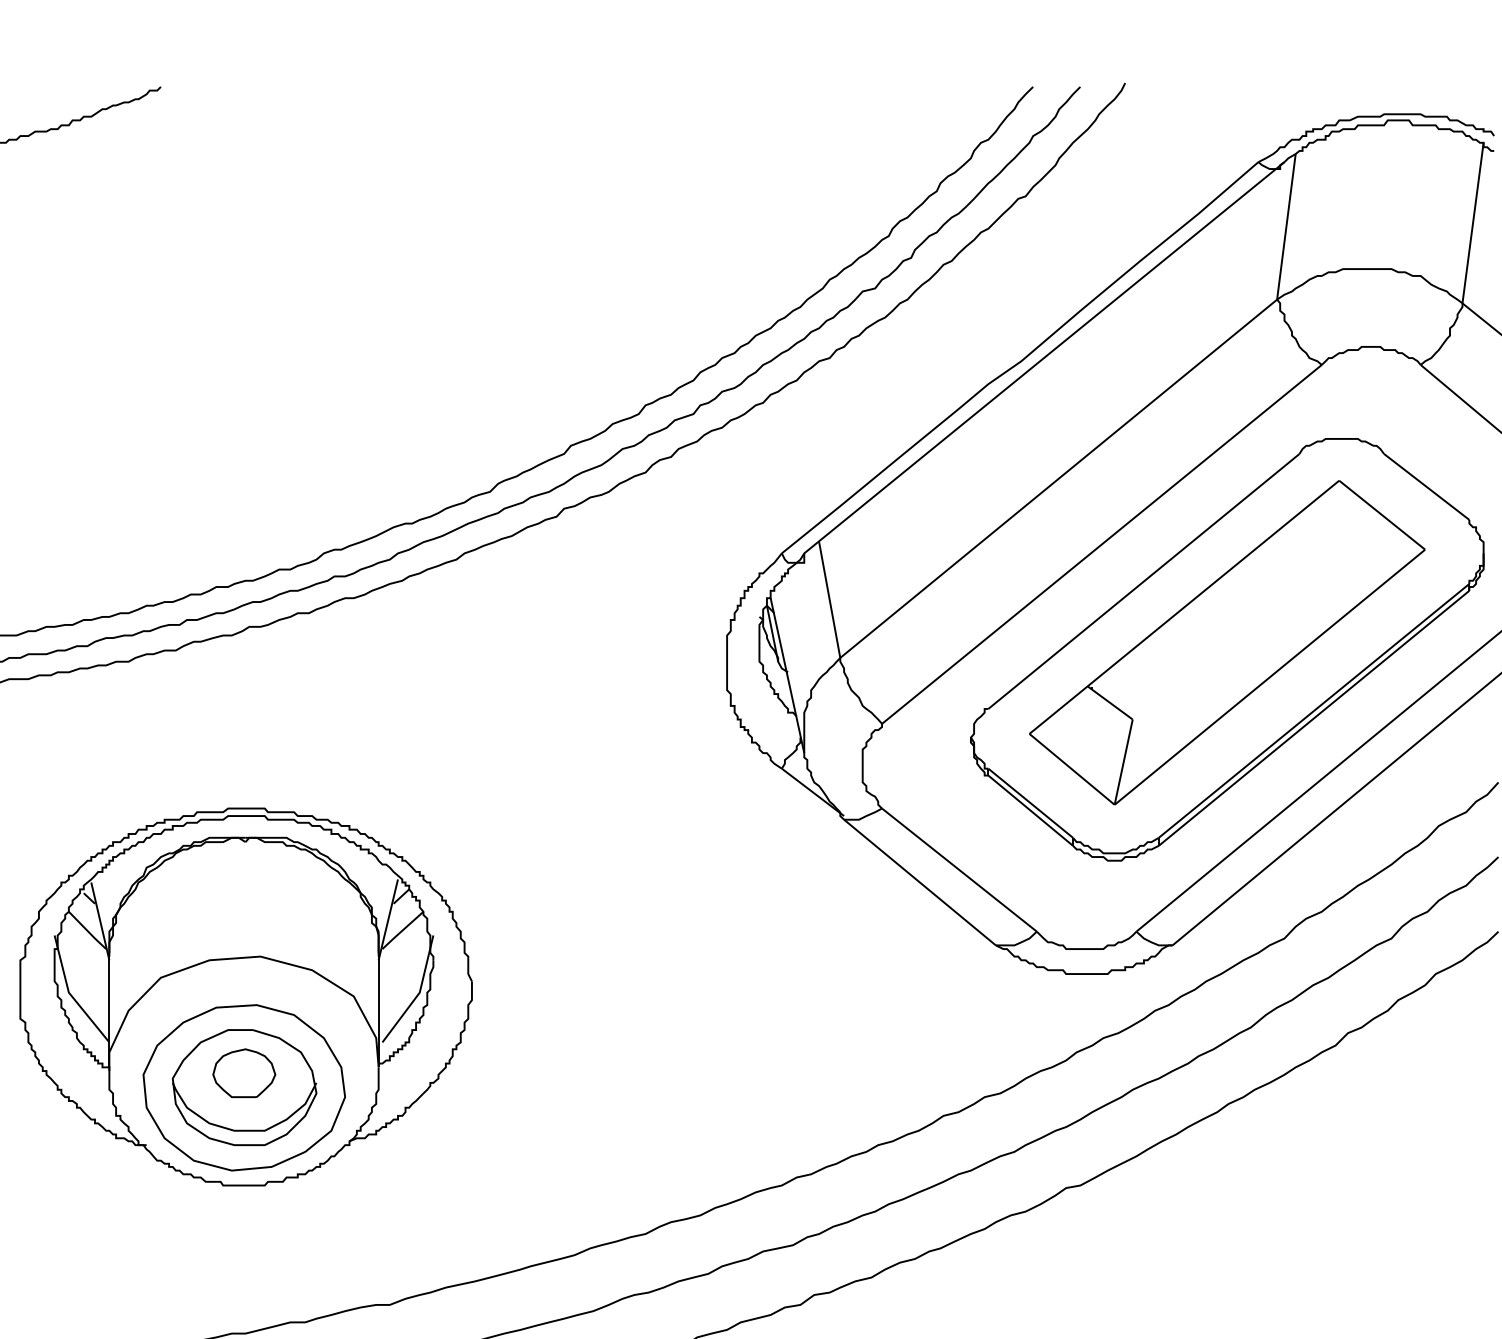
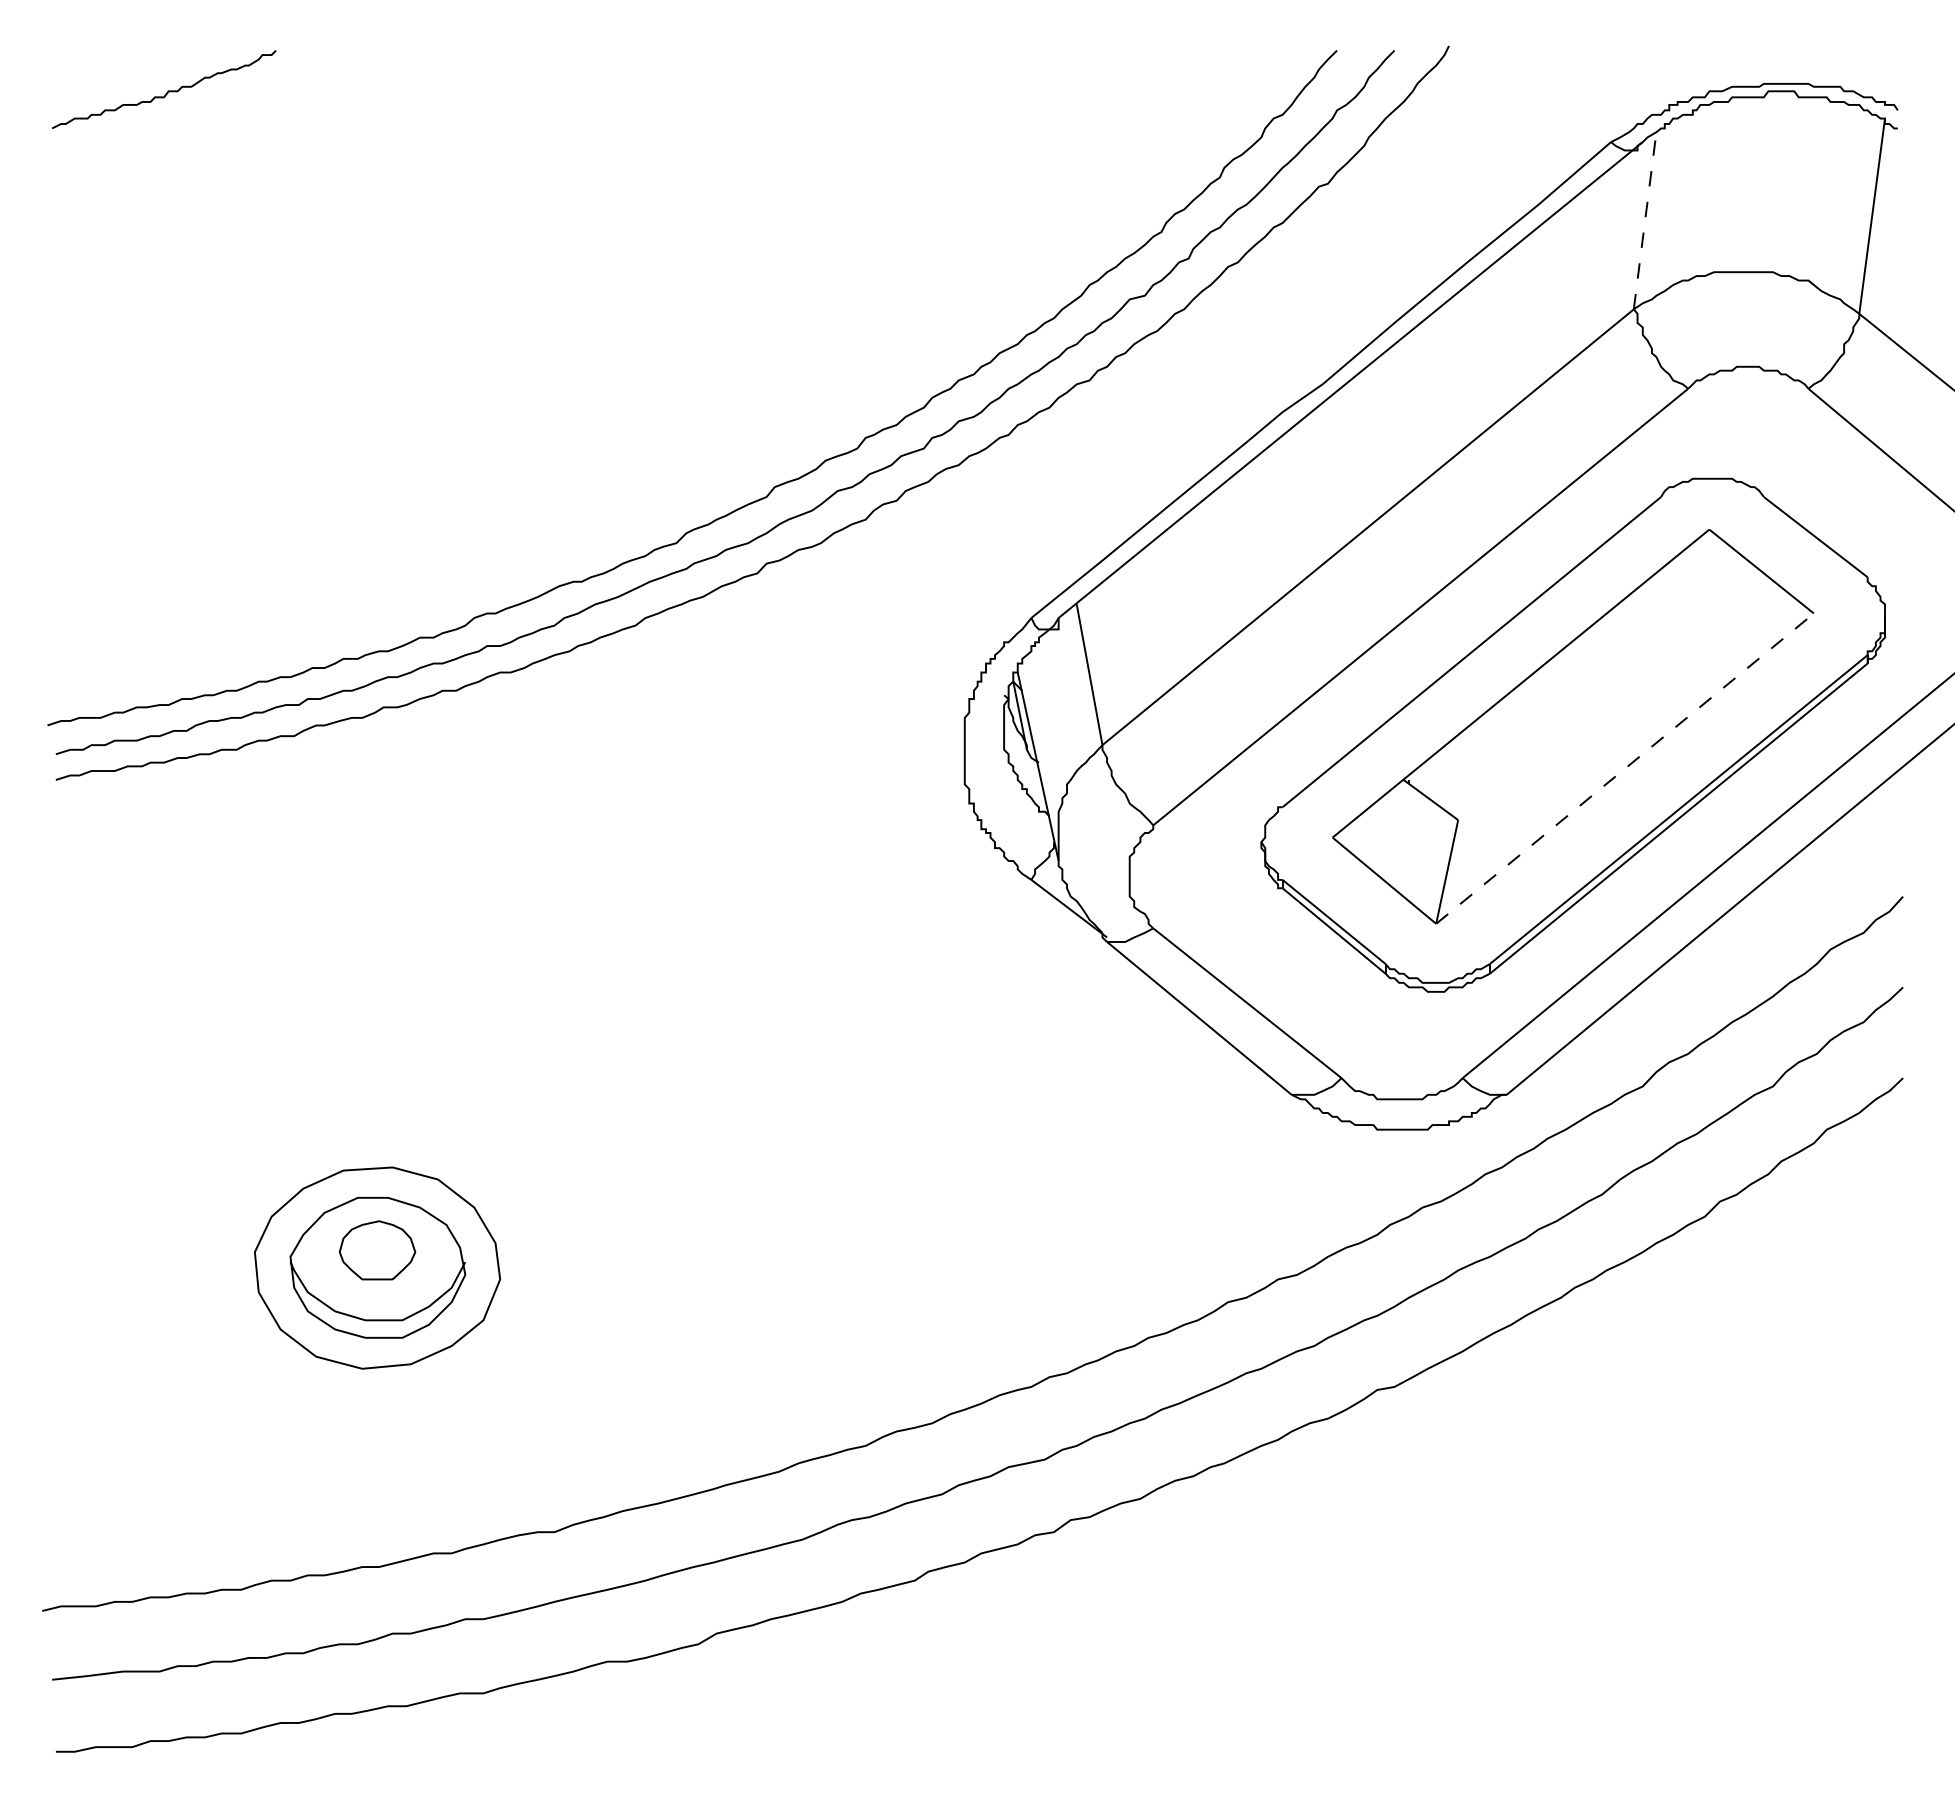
line: (1286, 226) -> (1645, 220), solid -> dashed
line: (1270, 677) -> (1625, 768), solid -> dashed
part: (245, 996) -> (379, 1157), removed

